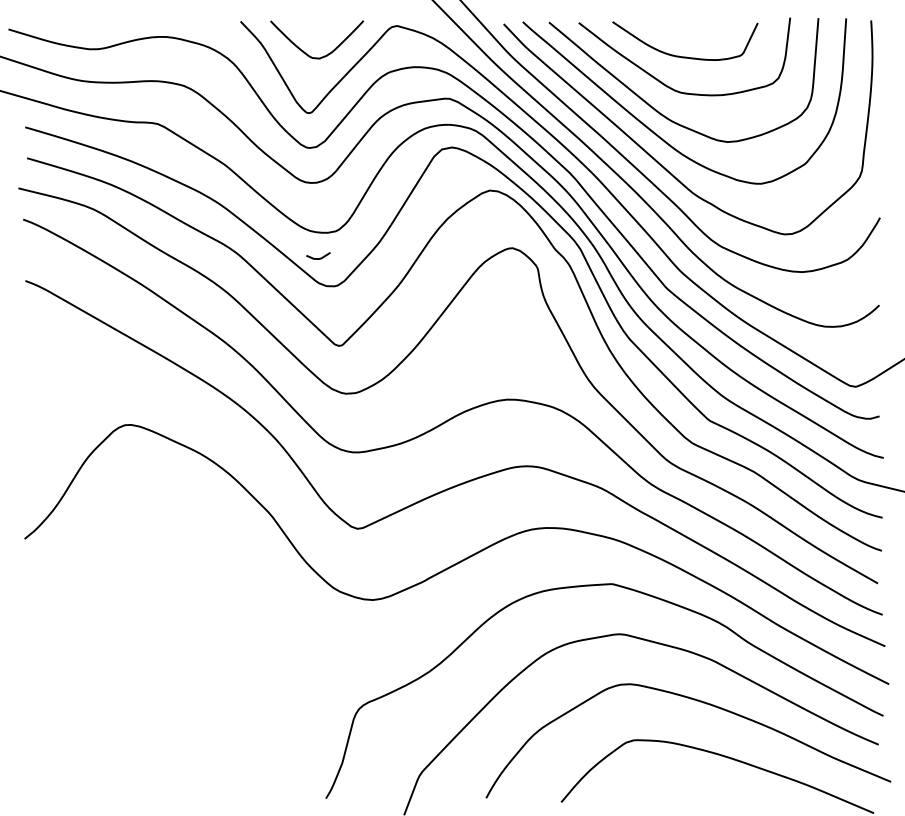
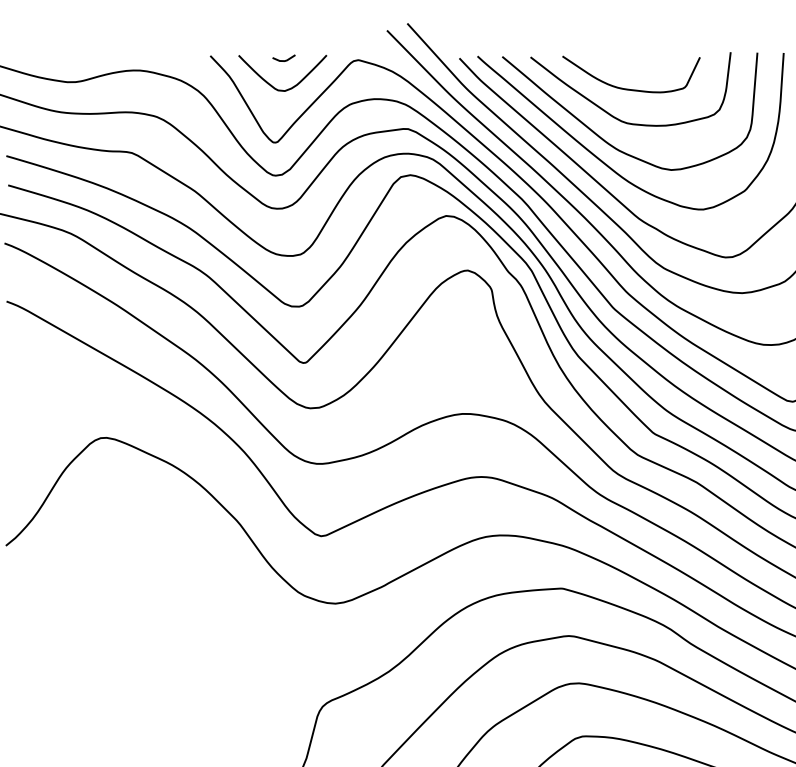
line: (320, 257) -> (285, 59), moved

